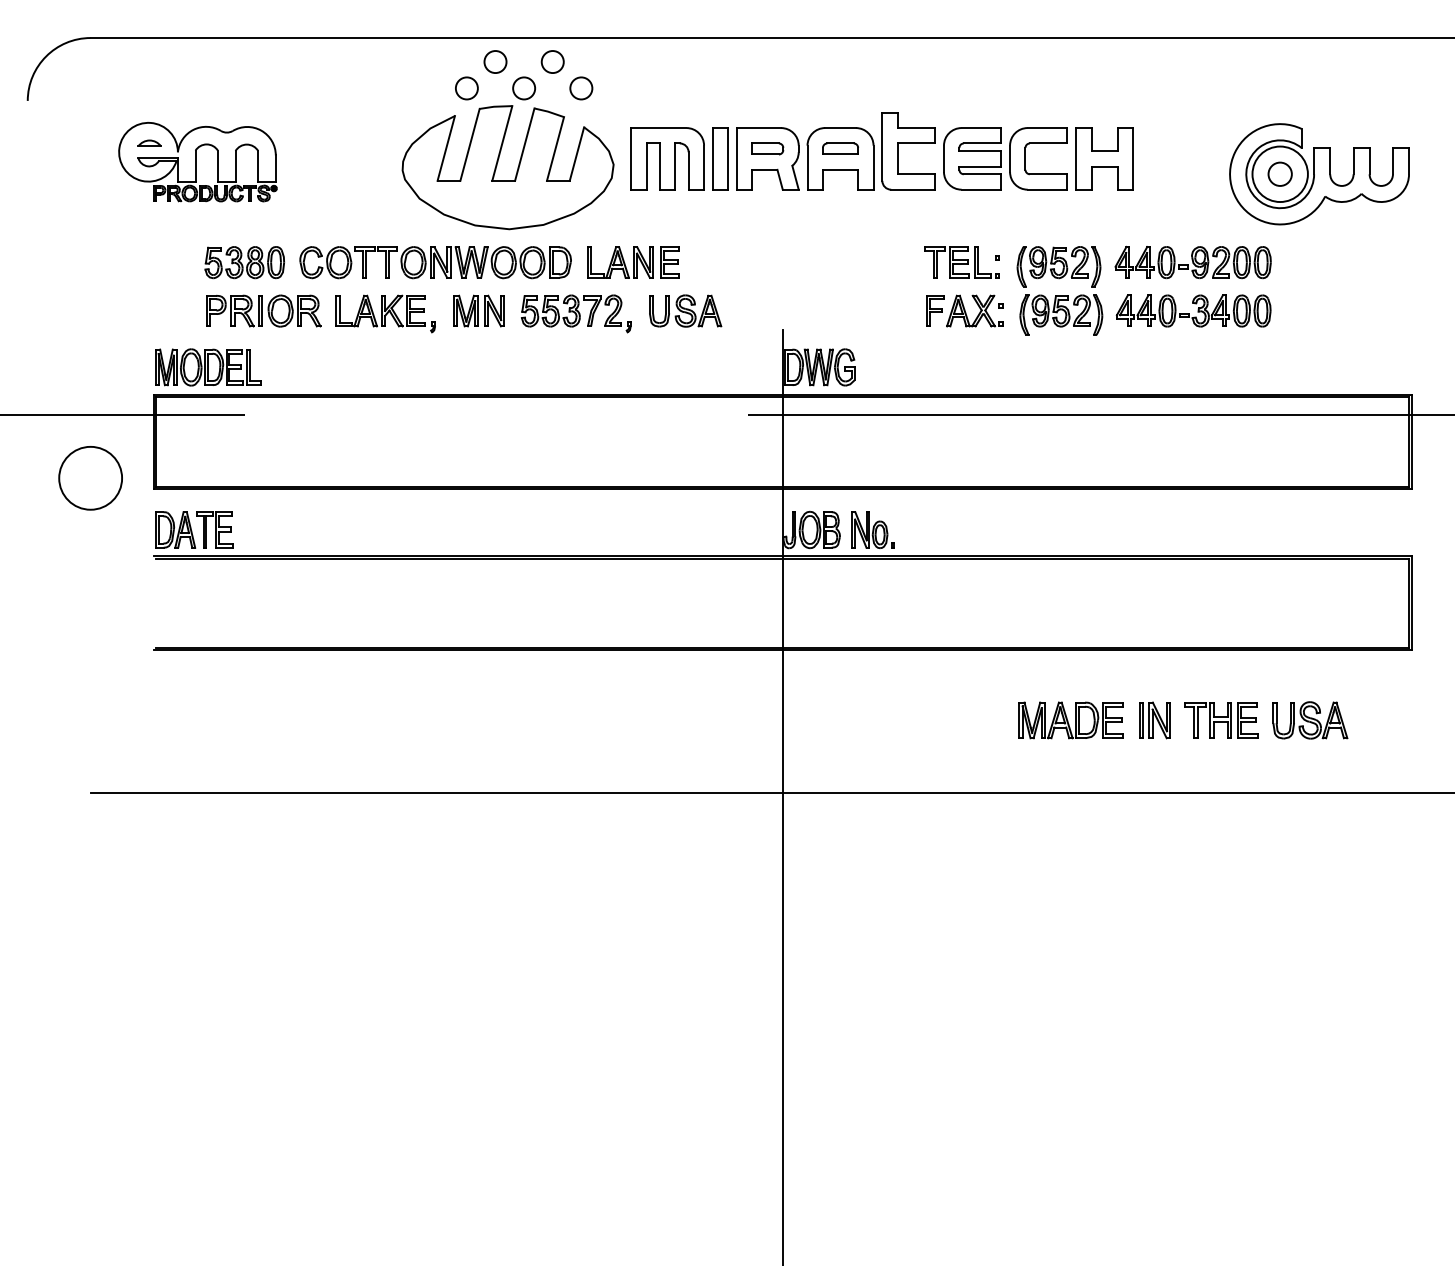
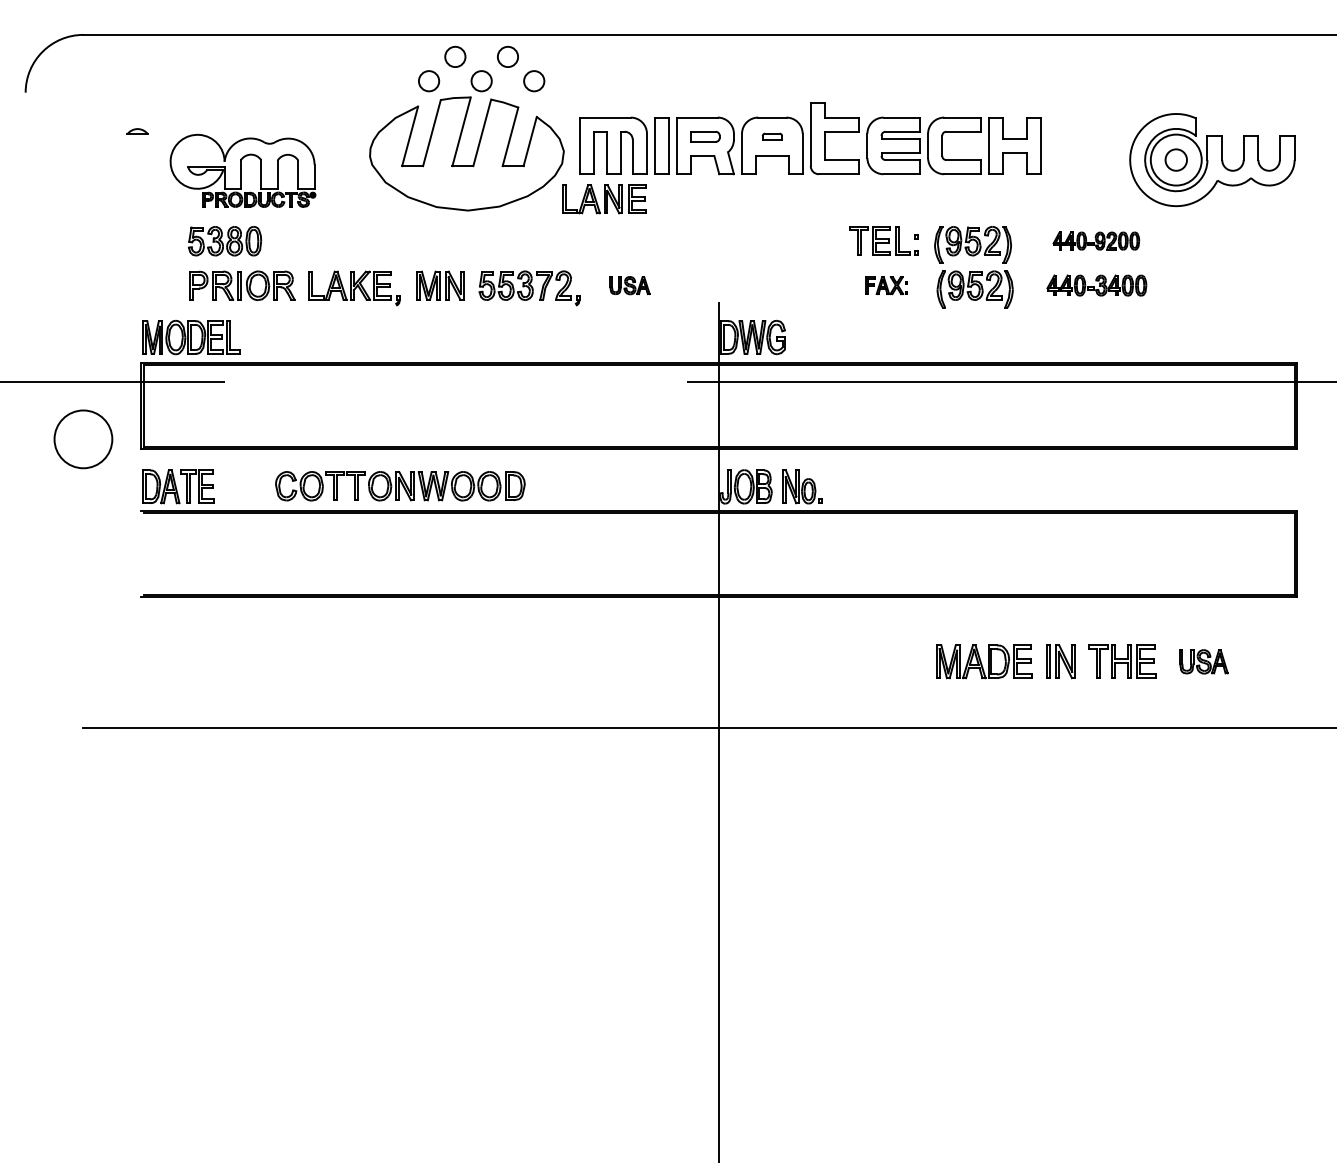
part: (840, 148) -> (772, 136), size x0.6
part: (197, 161) -> (242, 170), moved
part: (1193, 261) -> (1096, 240), size x0.6
part: (435, 262) -> (400, 486), moved
part: (633, 262) -> (604, 199), moved
part: (685, 310) -> (629, 285), size x0.6
part: (964, 310) -> (886, 285), size x0.6
part: (1193, 310) -> (1096, 285), size x0.7
part: (1309, 720) -> (1203, 661), size x0.7

